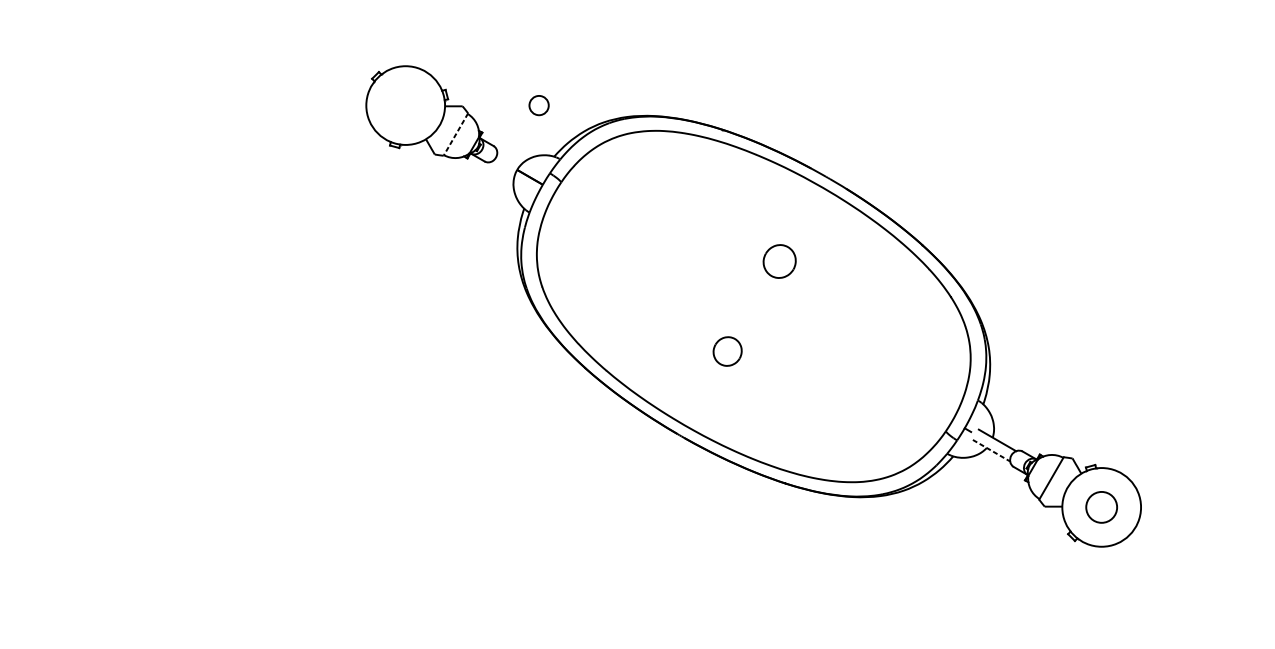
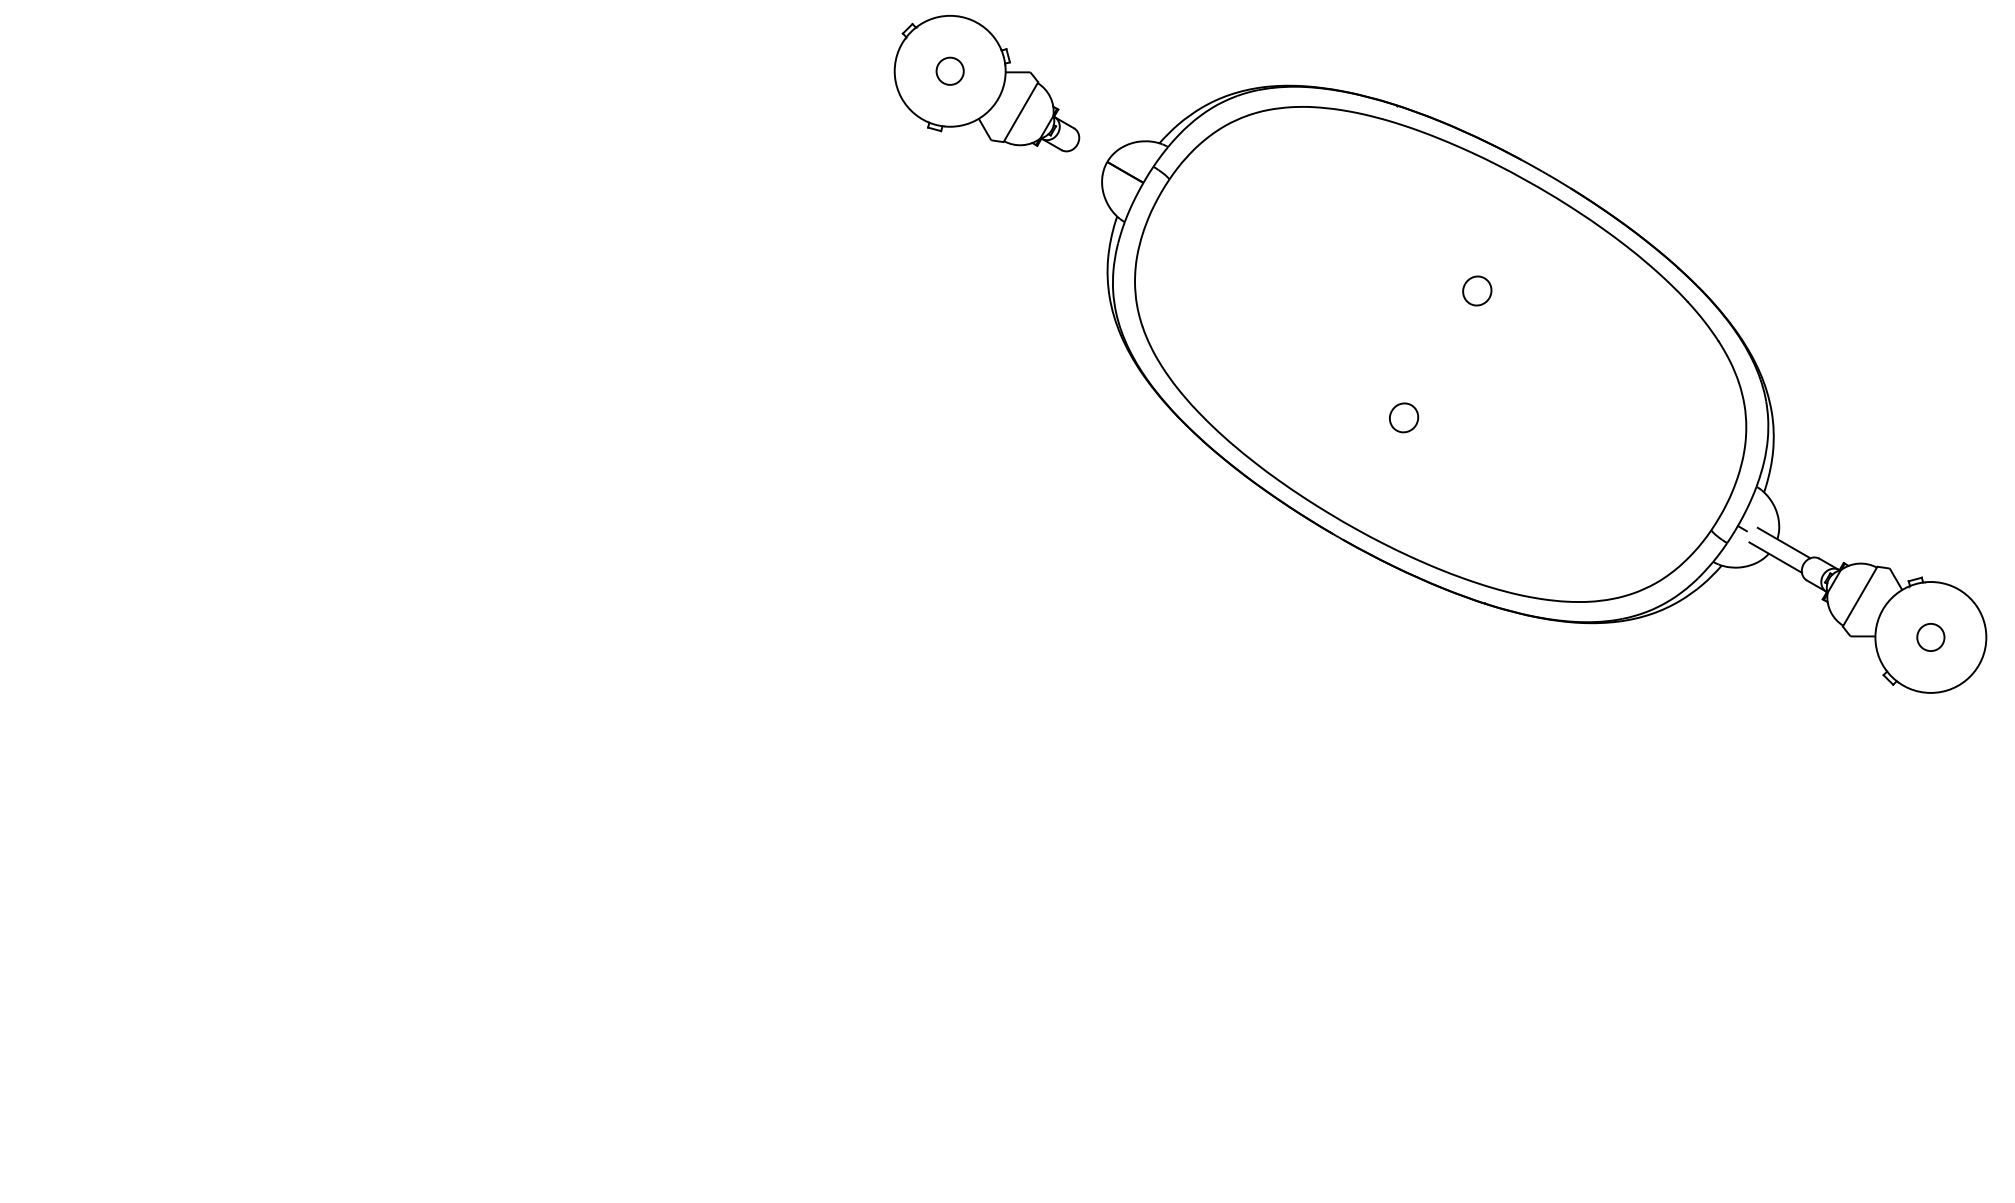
circle: (538, 105) -> (949, 70), moved
line: (455, 134) -> (1020, 112), dashed -> solid
part: (779, 261) -> (1477, 290), size x0.62
part: (728, 351) -> (1404, 417), size x0.71
line: (992, 450) -> (1776, 557), dashed -> solid
circle: (1101, 507) -> (1930, 637), size x0.62

